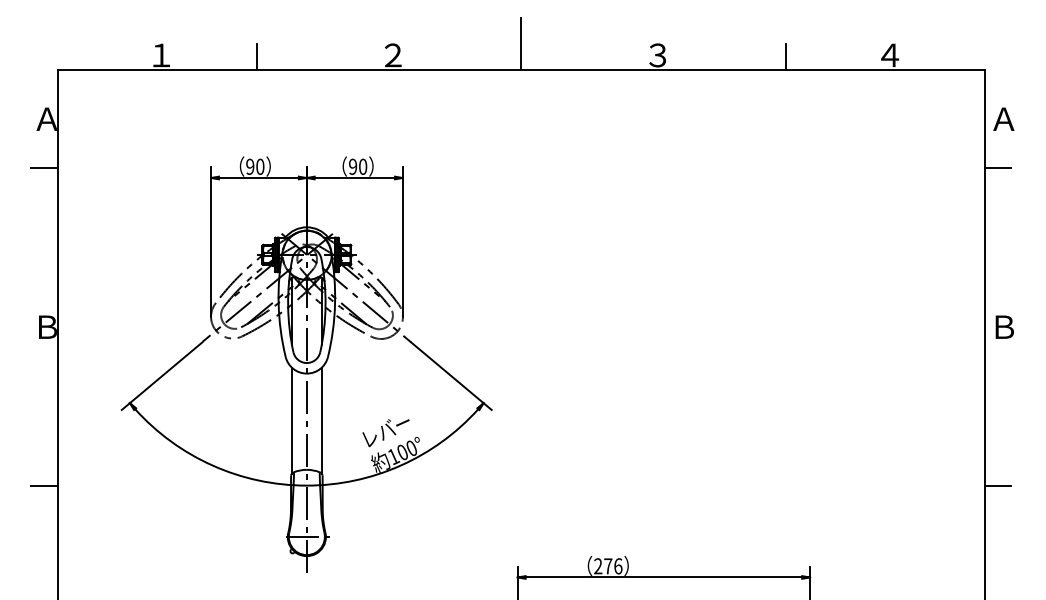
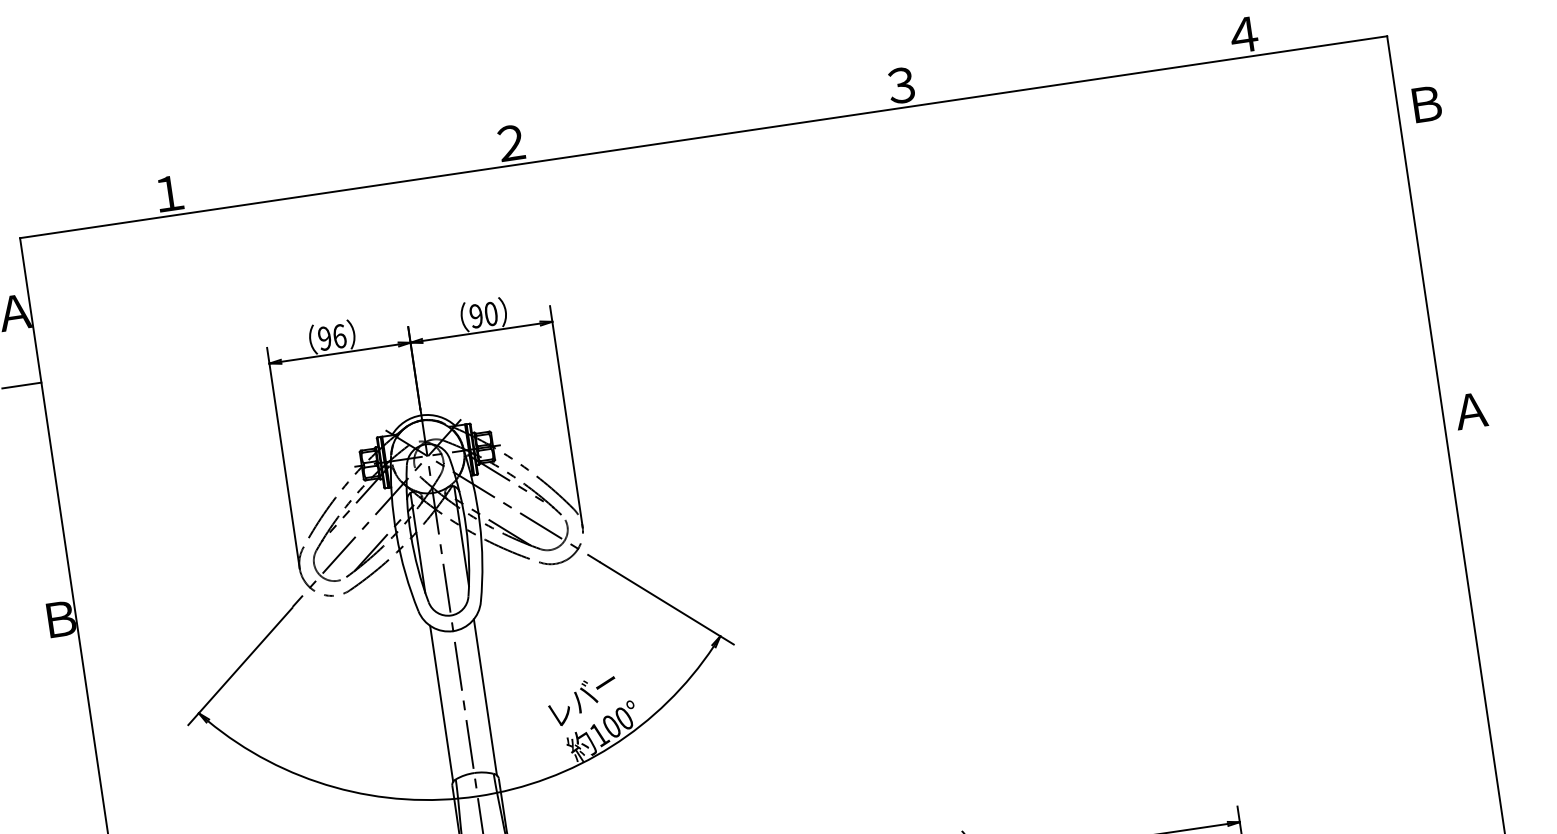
line: (521, 43) -> (697, 97), removed
line: (256, 56) -> (309, 174), removed
line: (786, 56) -> (1091, 59), removed
text: (1003, 118) -> (1425, 103), Ａ -> Ｂ
text: (260, 166) -> (339, 335), 90 -> 96
line: (997, 168) -> (1427, 178), removed
text: (1003, 326) -> (1470, 409), Ｂ -> Ａ
line: (997, 486) -> (1496, 647), removed

